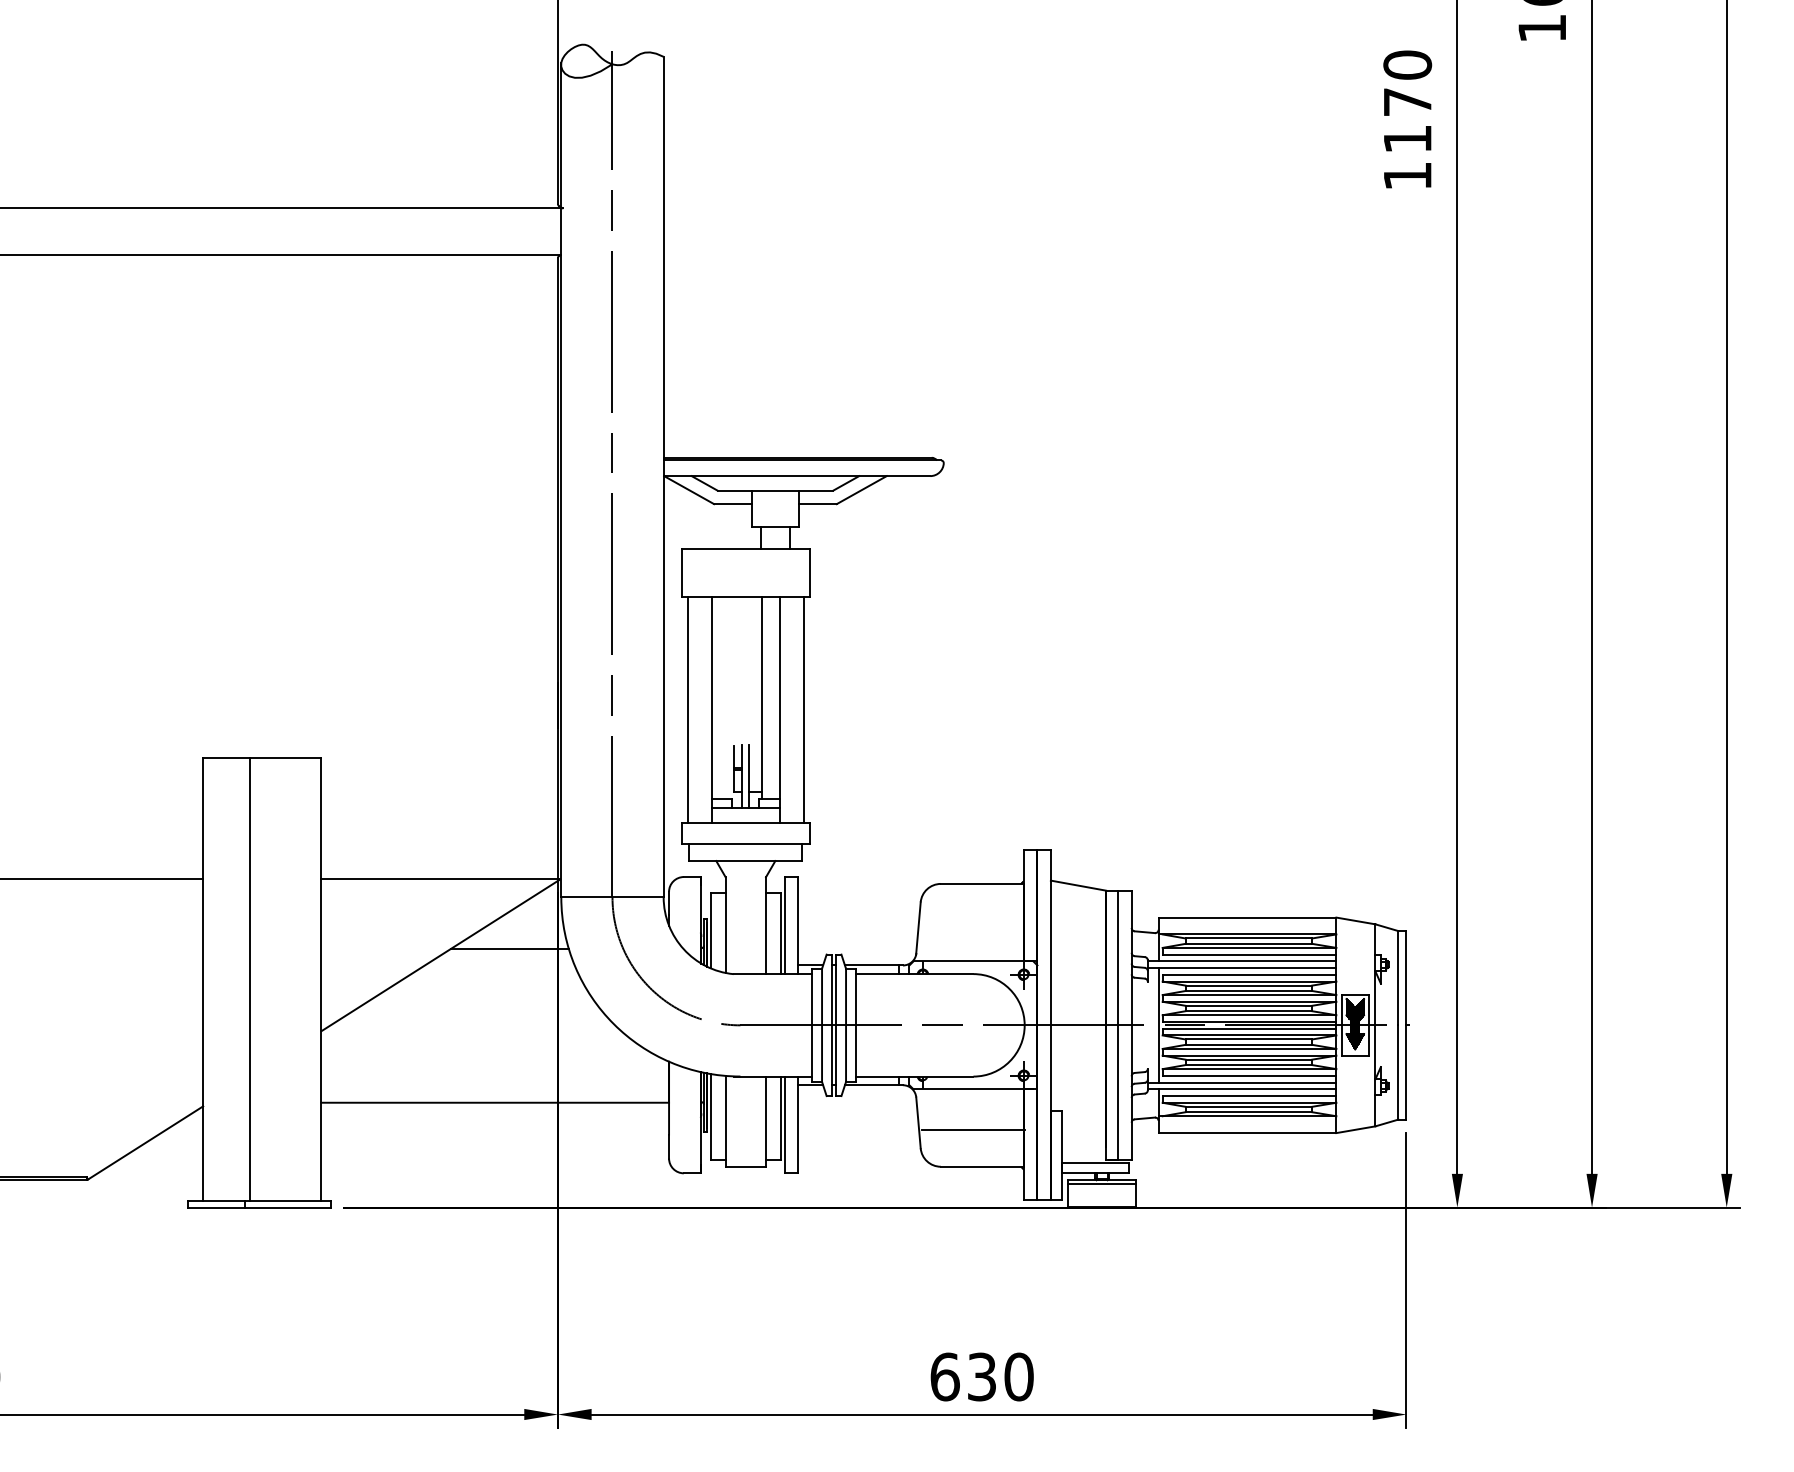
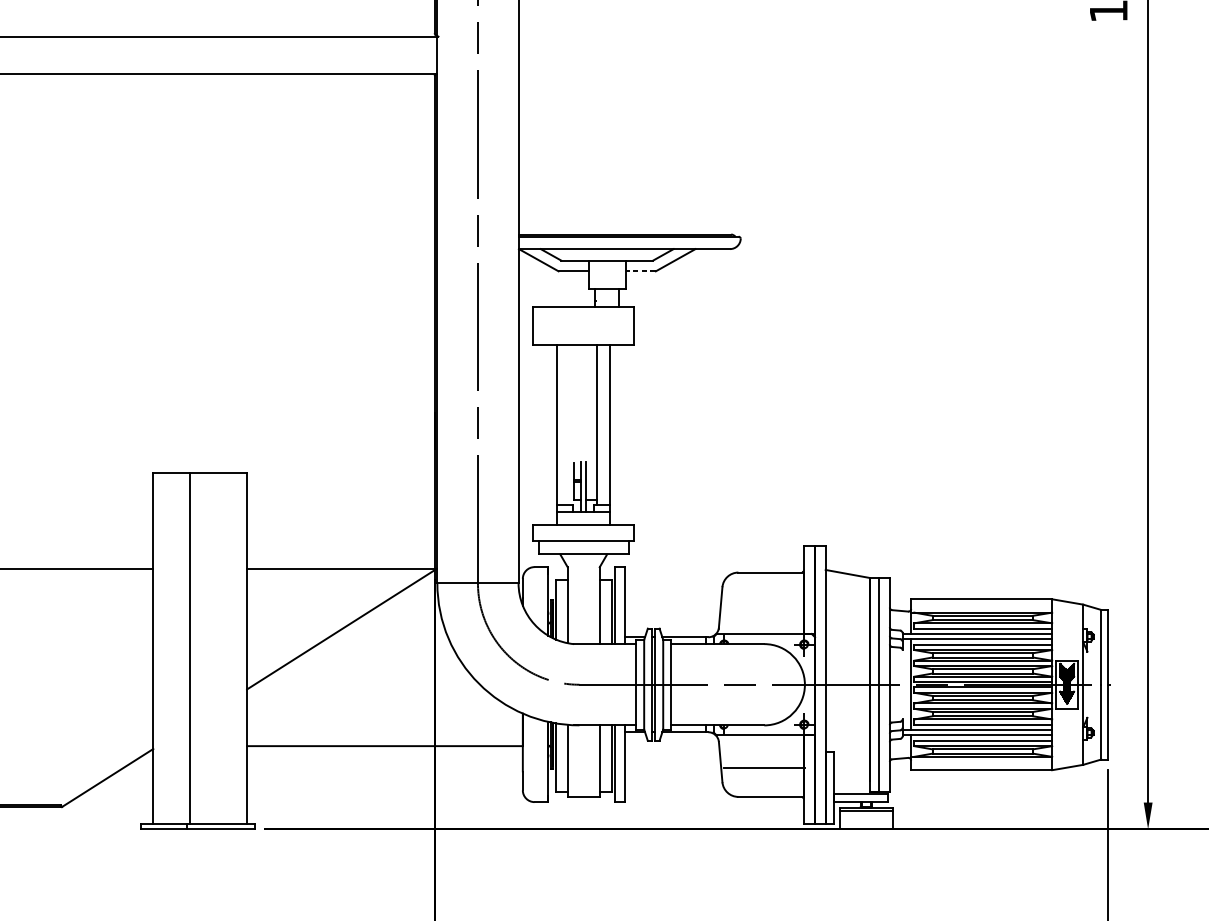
line: (817, 504) -> (640, 271), solid -> dashed
line: (687, 710) -> (537, 435), removed
line: (803, 710) -> (629, 435), removed
line: (509, 948) -> (396, 623), removed

